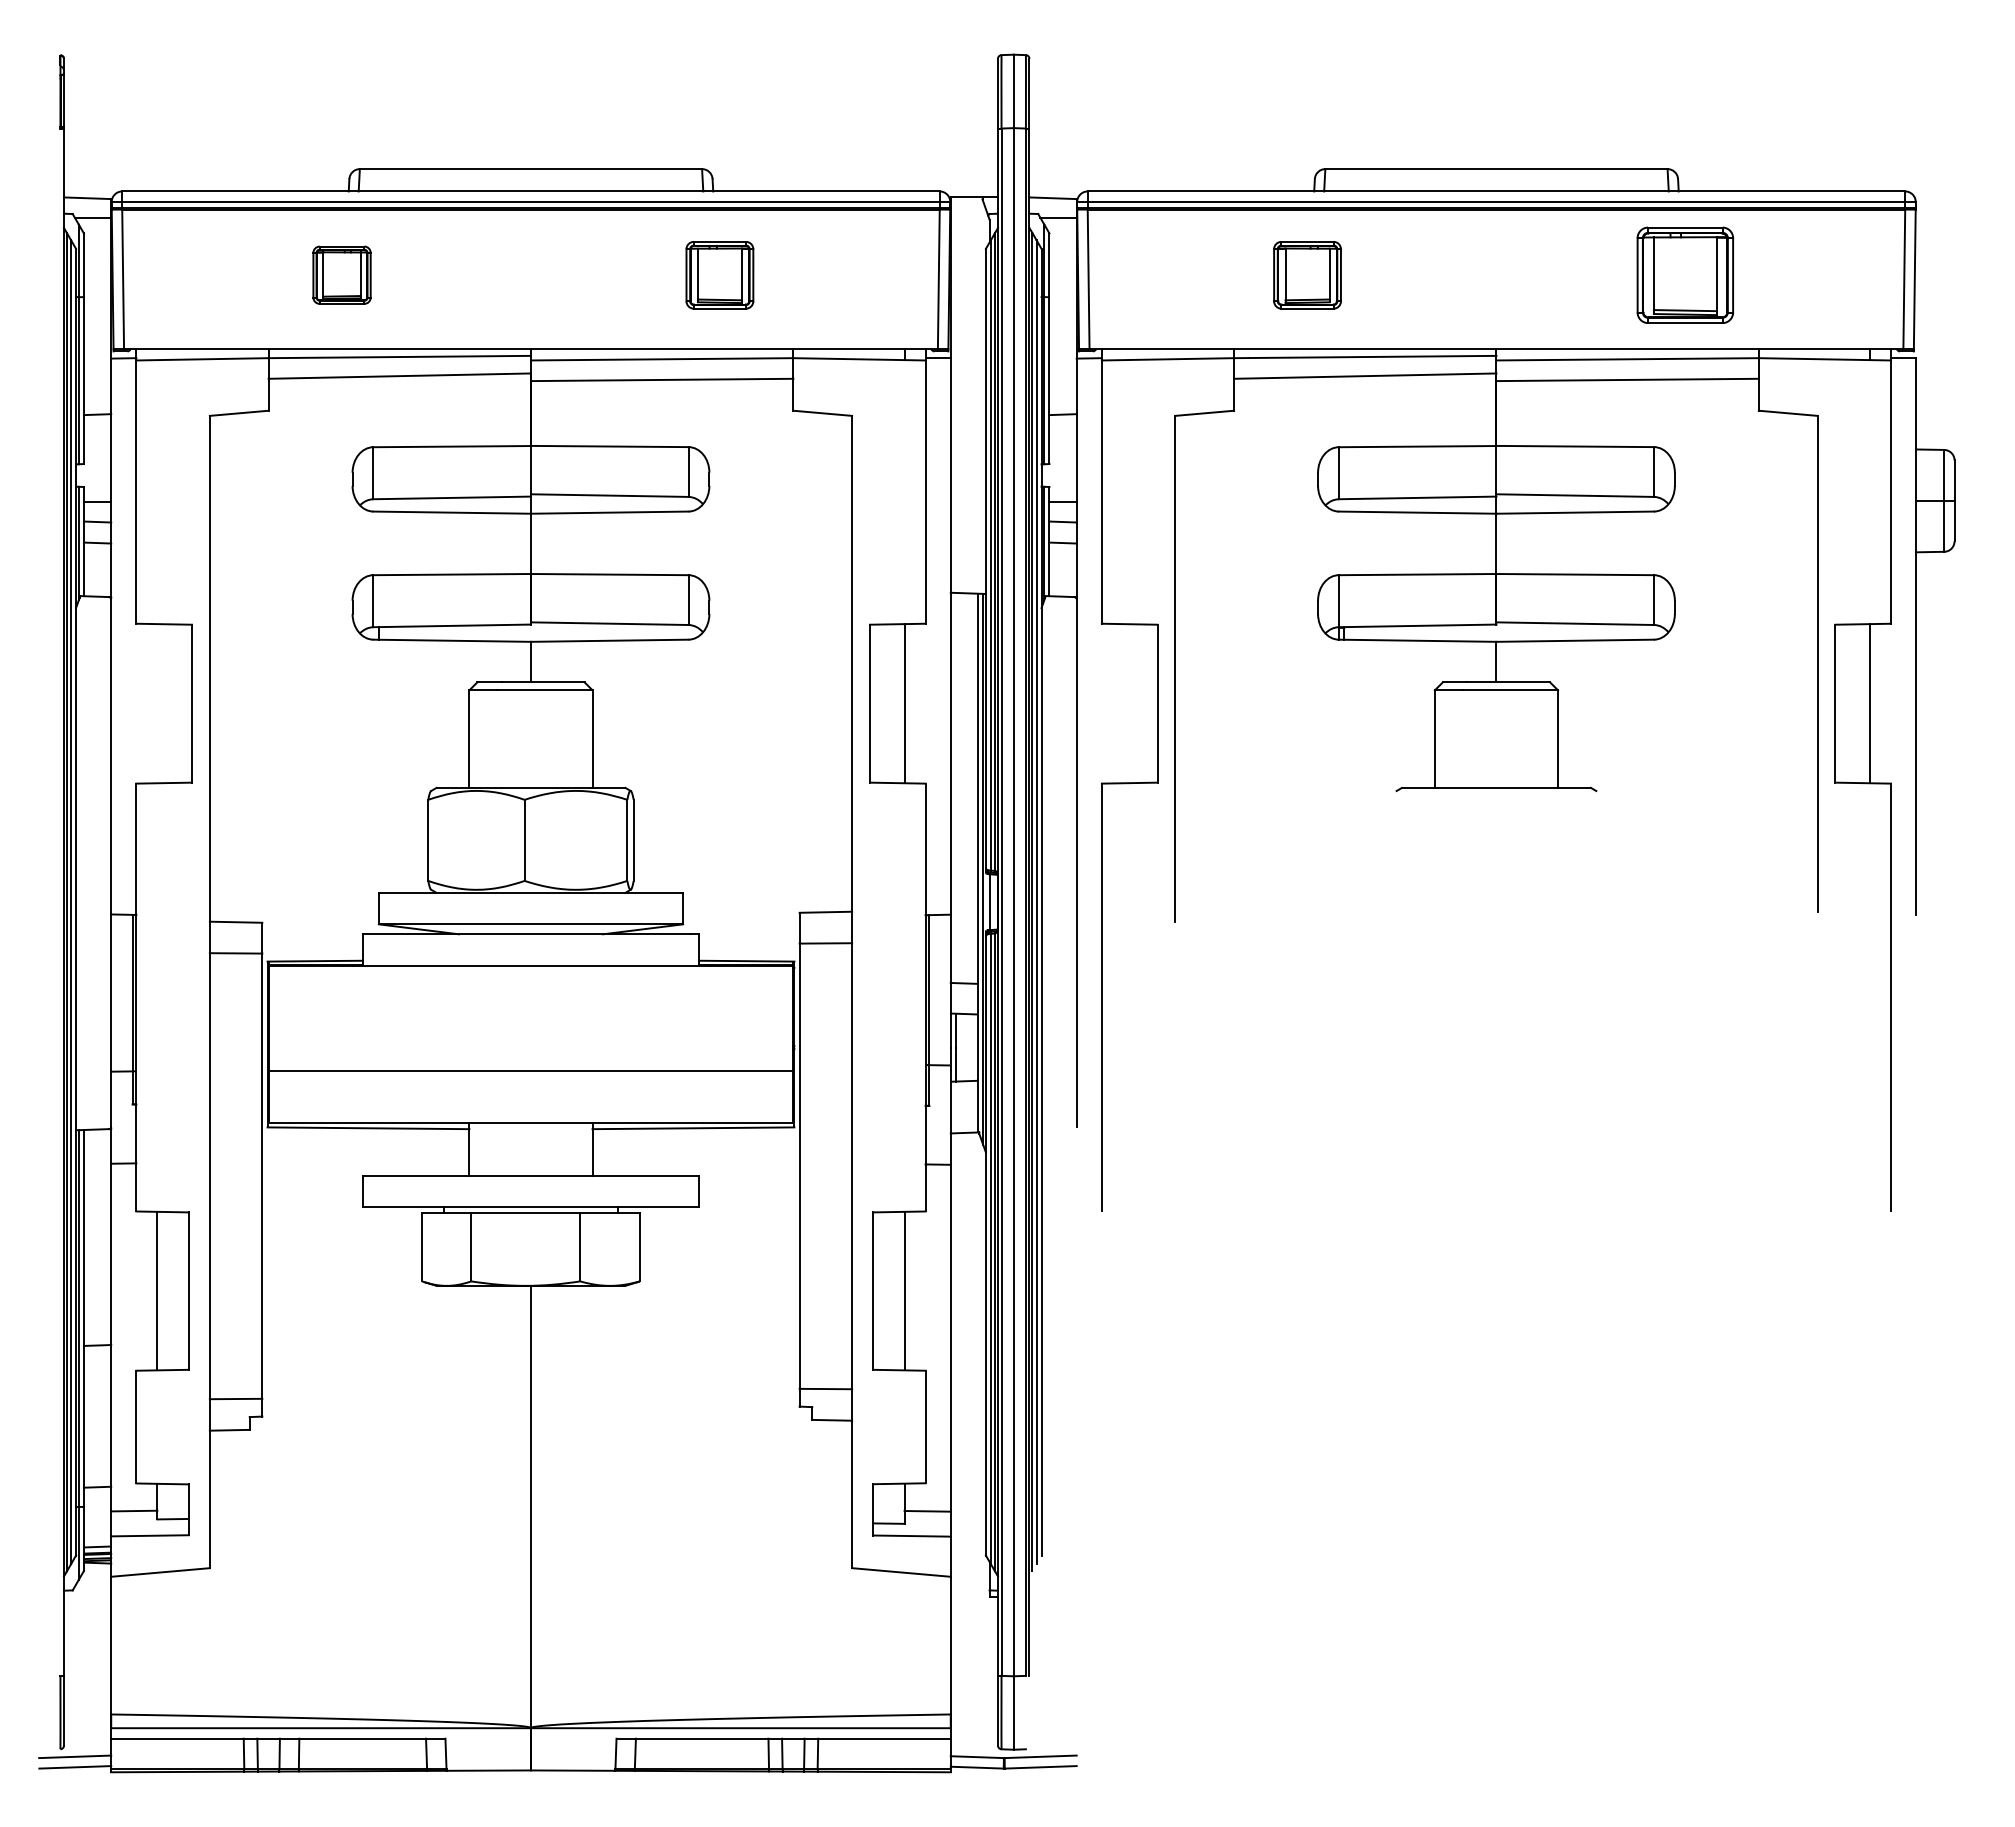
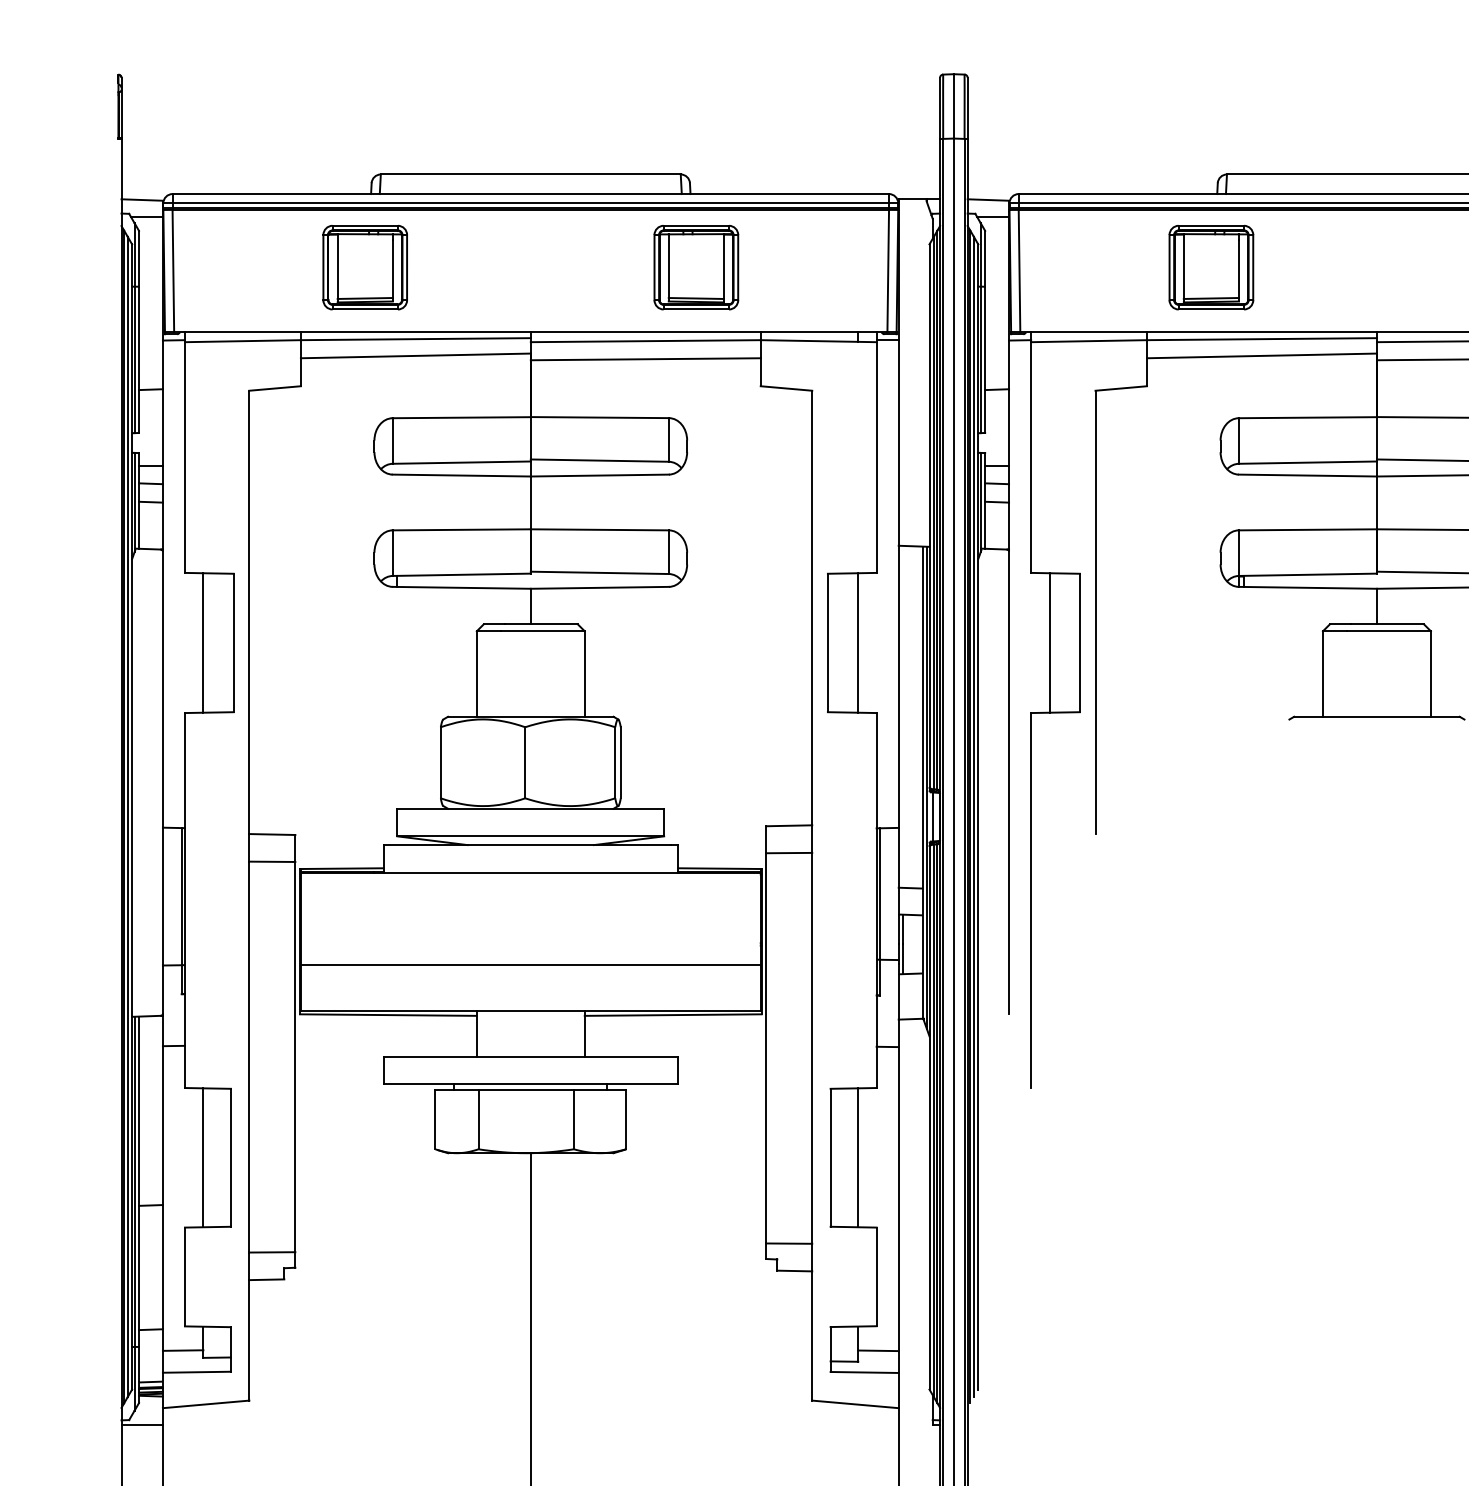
part: (341, 274) -> (364, 266), size x1.67
part: (719, 274) -> (696, 266), size x1.43
part: (1307, 274) -> (1211, 266), size x1.43
line: (157, 703) -> (203, 642), added
line: (1122, 703) -> (1049, 642), added
line: (87, 1596) -> (142, 1425), added

